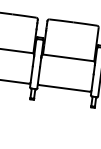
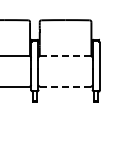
line: (68, 57) -> (65, 55), solid -> dashed
line: (64, 88) -> (65, 86), solid -> dashed

